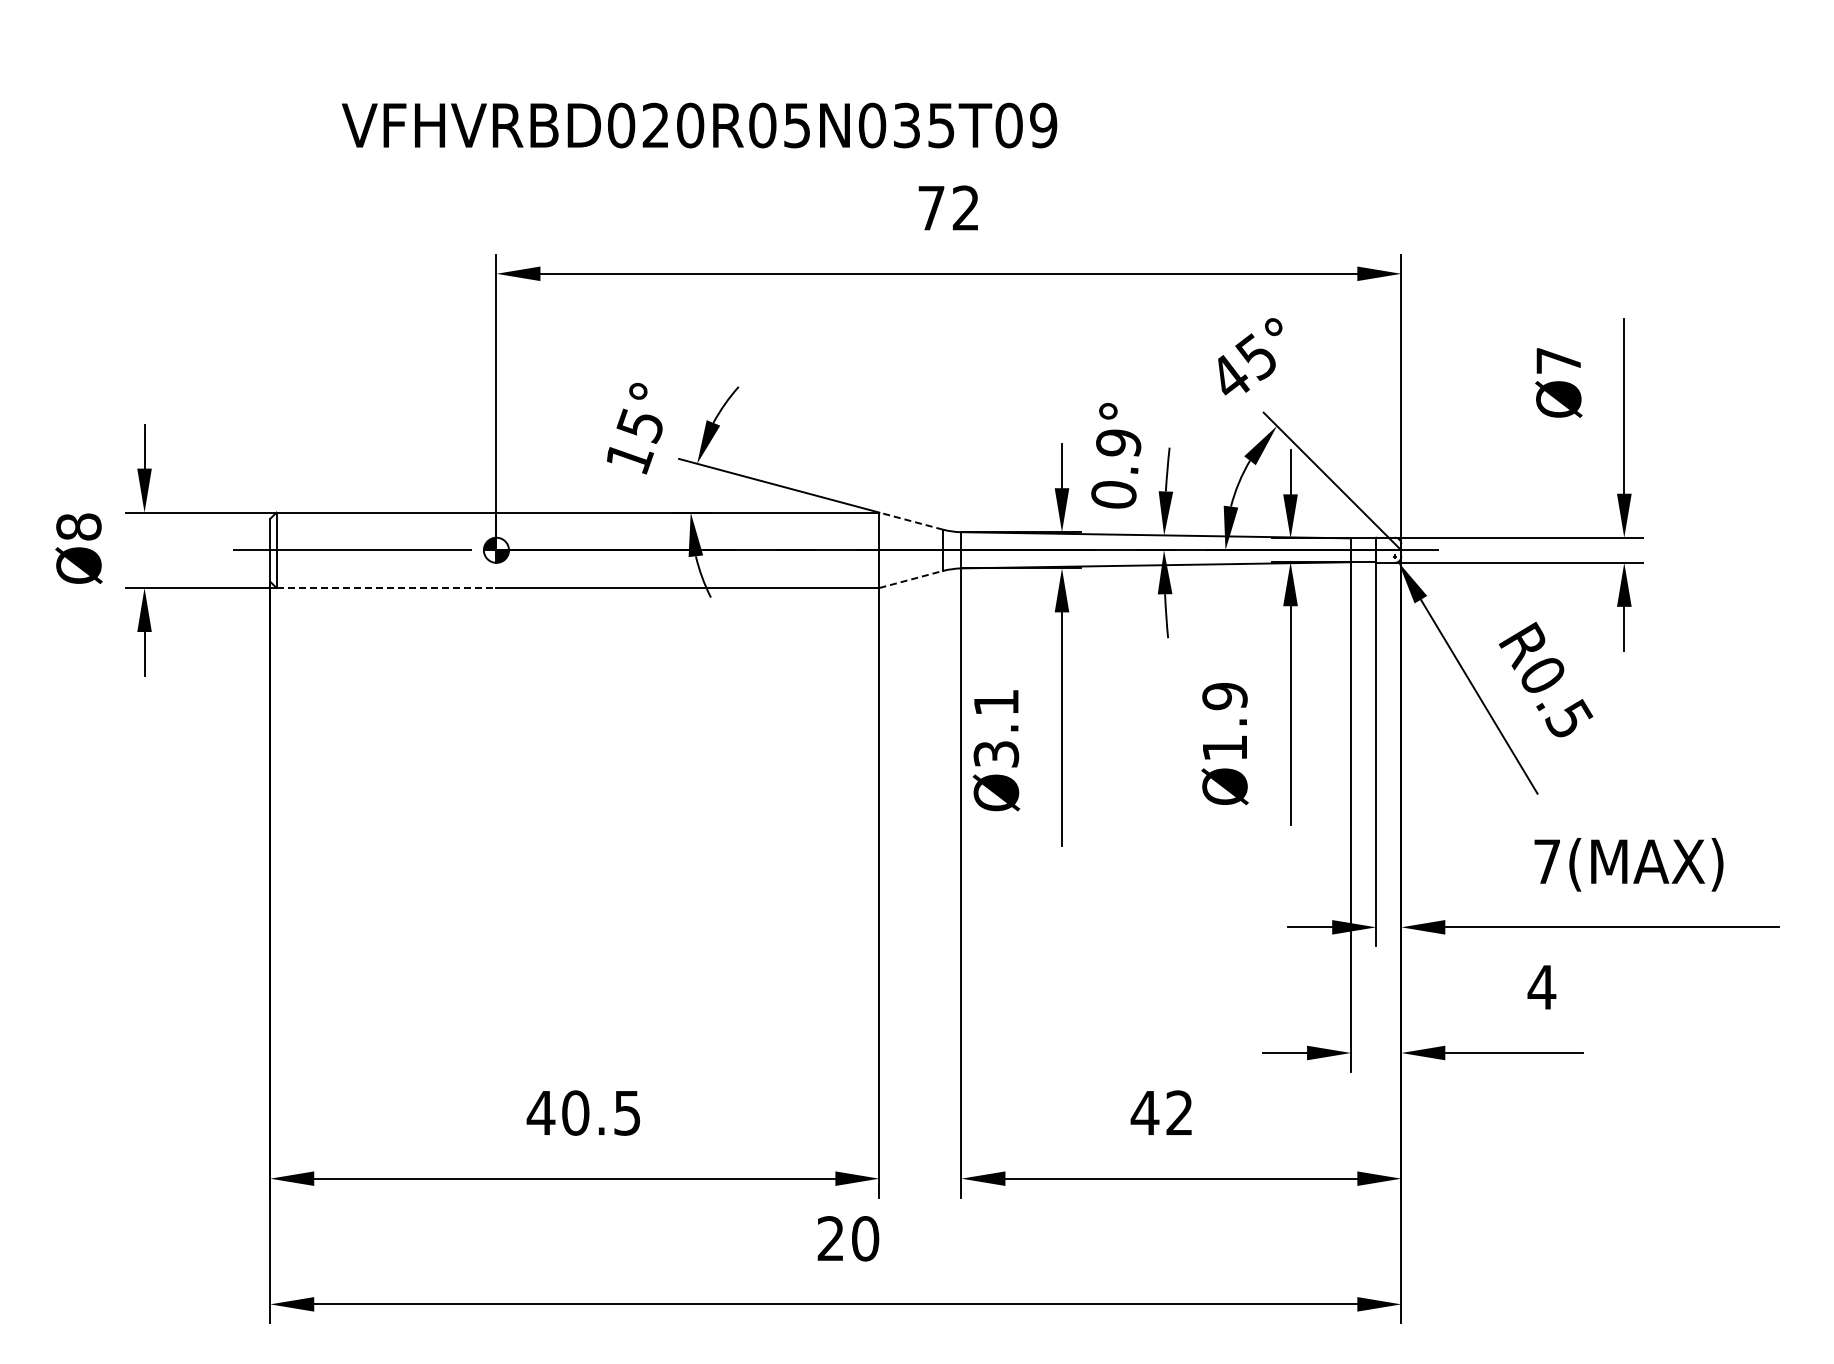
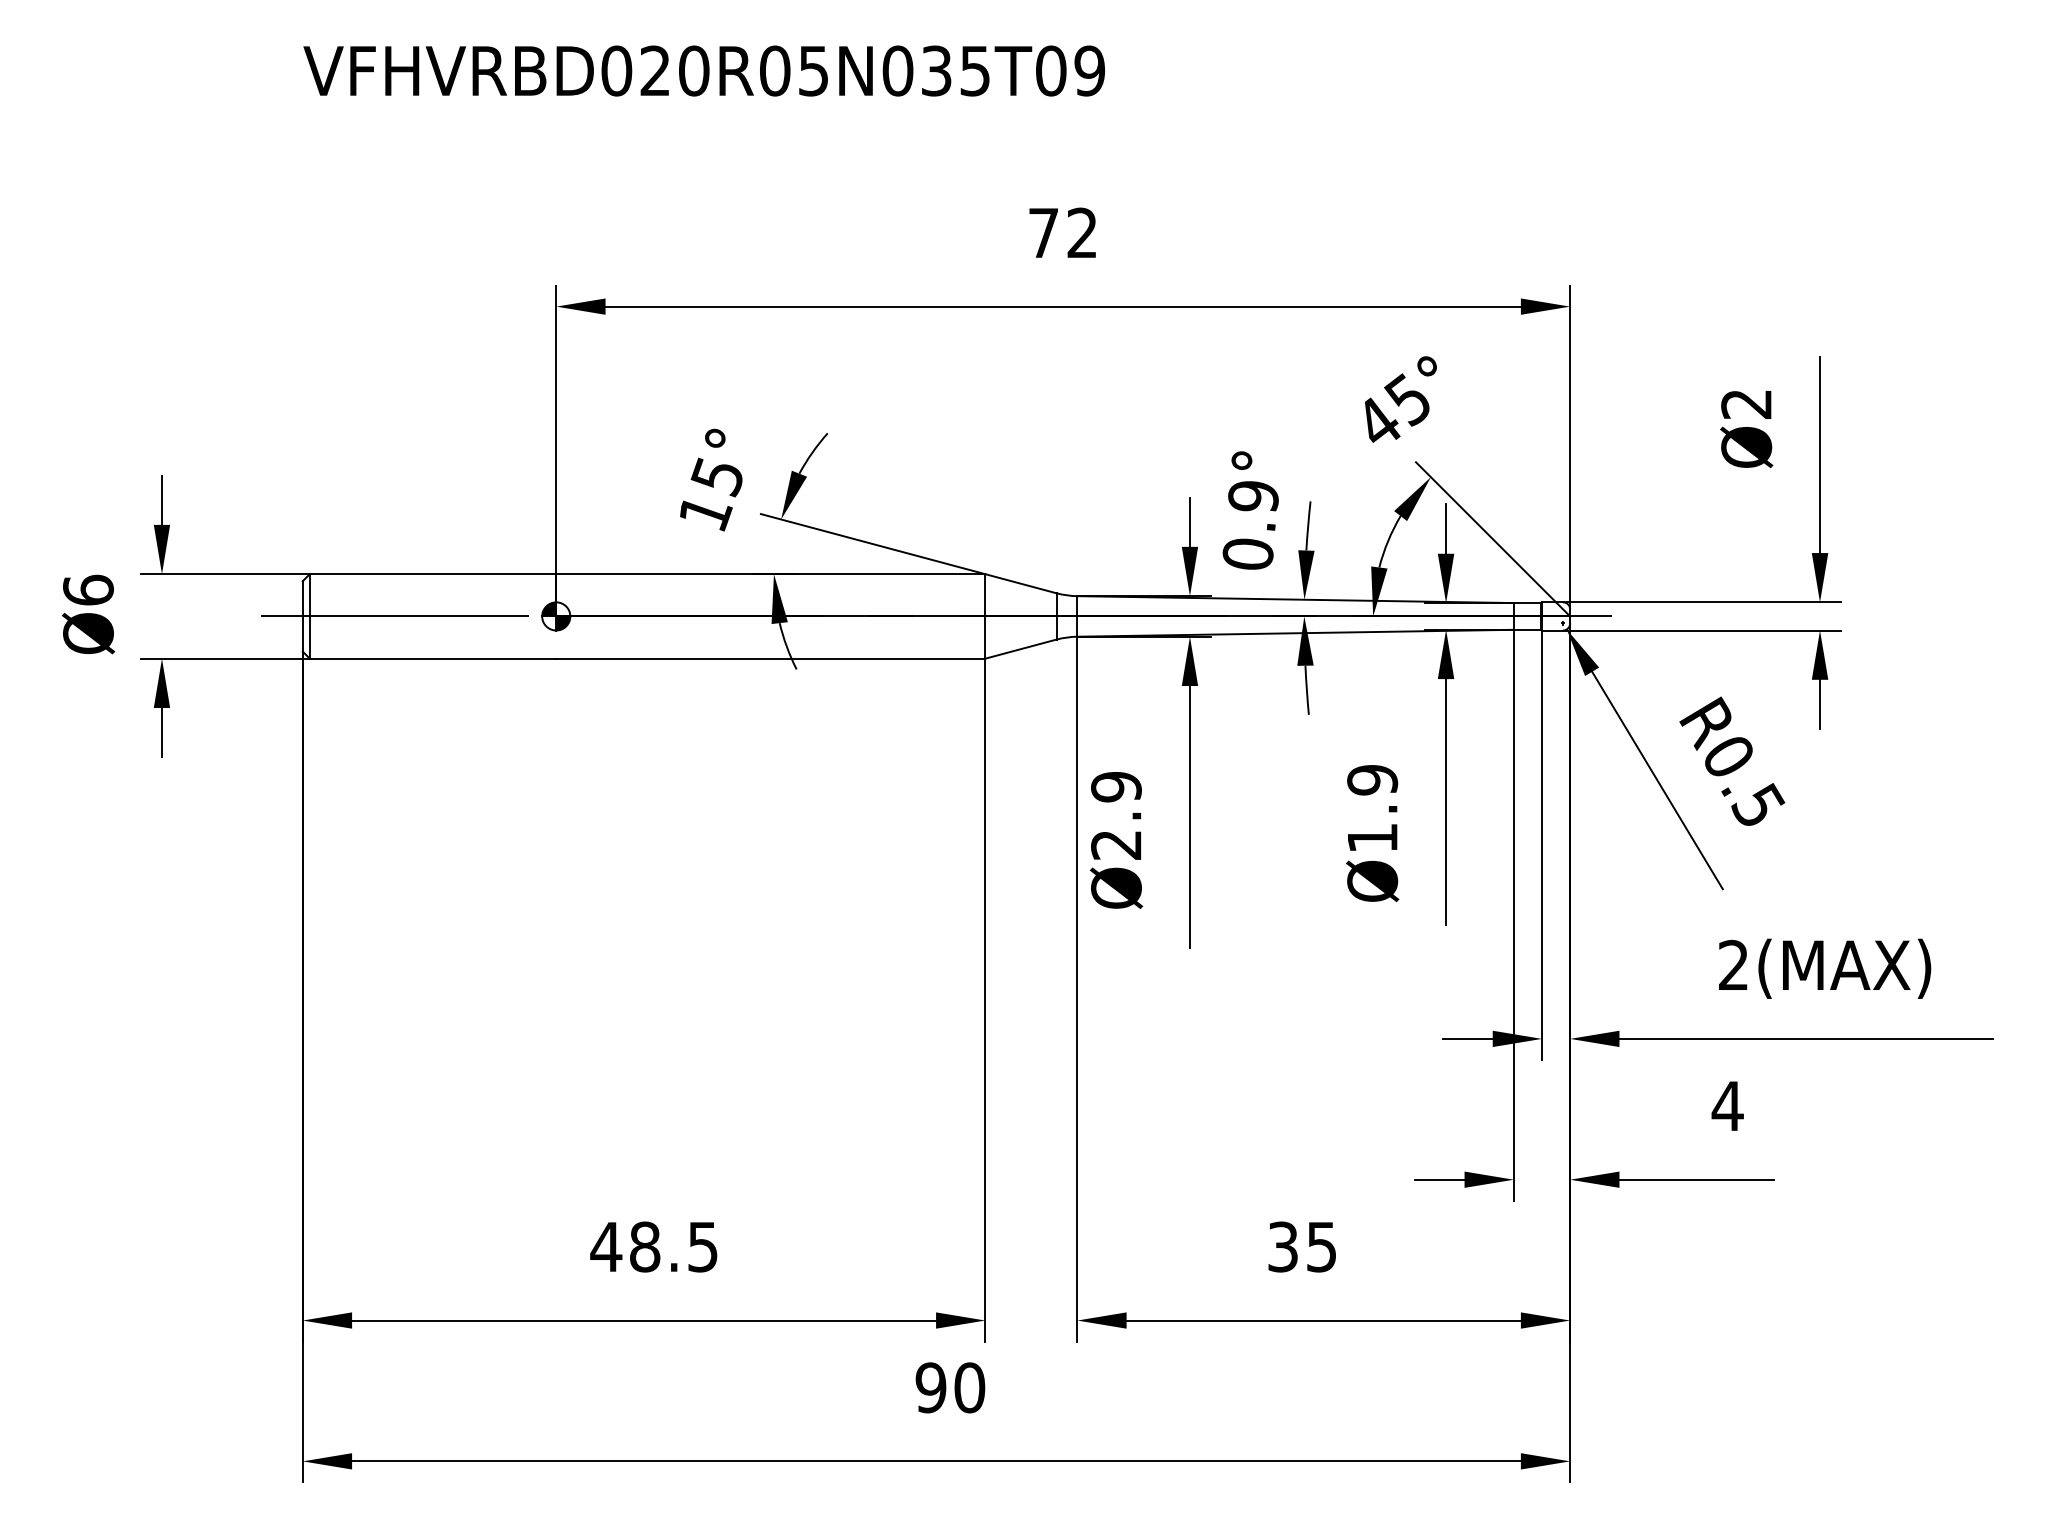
text: (699, 125) -> (704, 70), moved
text: (1558, 361) -> (1746, 404), Ø7 -> Ø2
line: (911, 521) -> (1021, 584), dashed -> solid
text: (78, 526) -> (87, 589), Ø8 -> Ø6
line: (911, 579) -> (1021, 649), dashed -> solid
line: (386, 588) -> (433, 659), dashed -> solid
text: (996, 728) -> (1116, 816), Ø3.1 -> Ø2.9
text: (1546, 861) -> (1732, 965), 7(MAX) -> 2(MAX)
text: (575, 1112) -> (644, 1246), 40.5 -> 48.5
text: (1161, 1112) -> (1301, 1246), 42 -> 35
text: (830, 1238) -> (930, 1387), 20 -> 90

